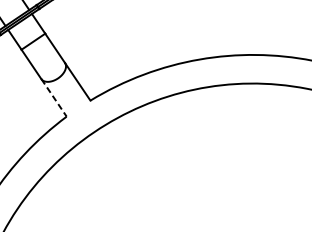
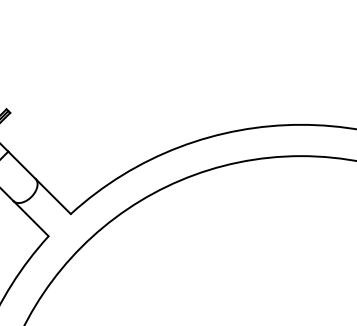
line: (54, 97) -> (31, 218), dashed -> solid

